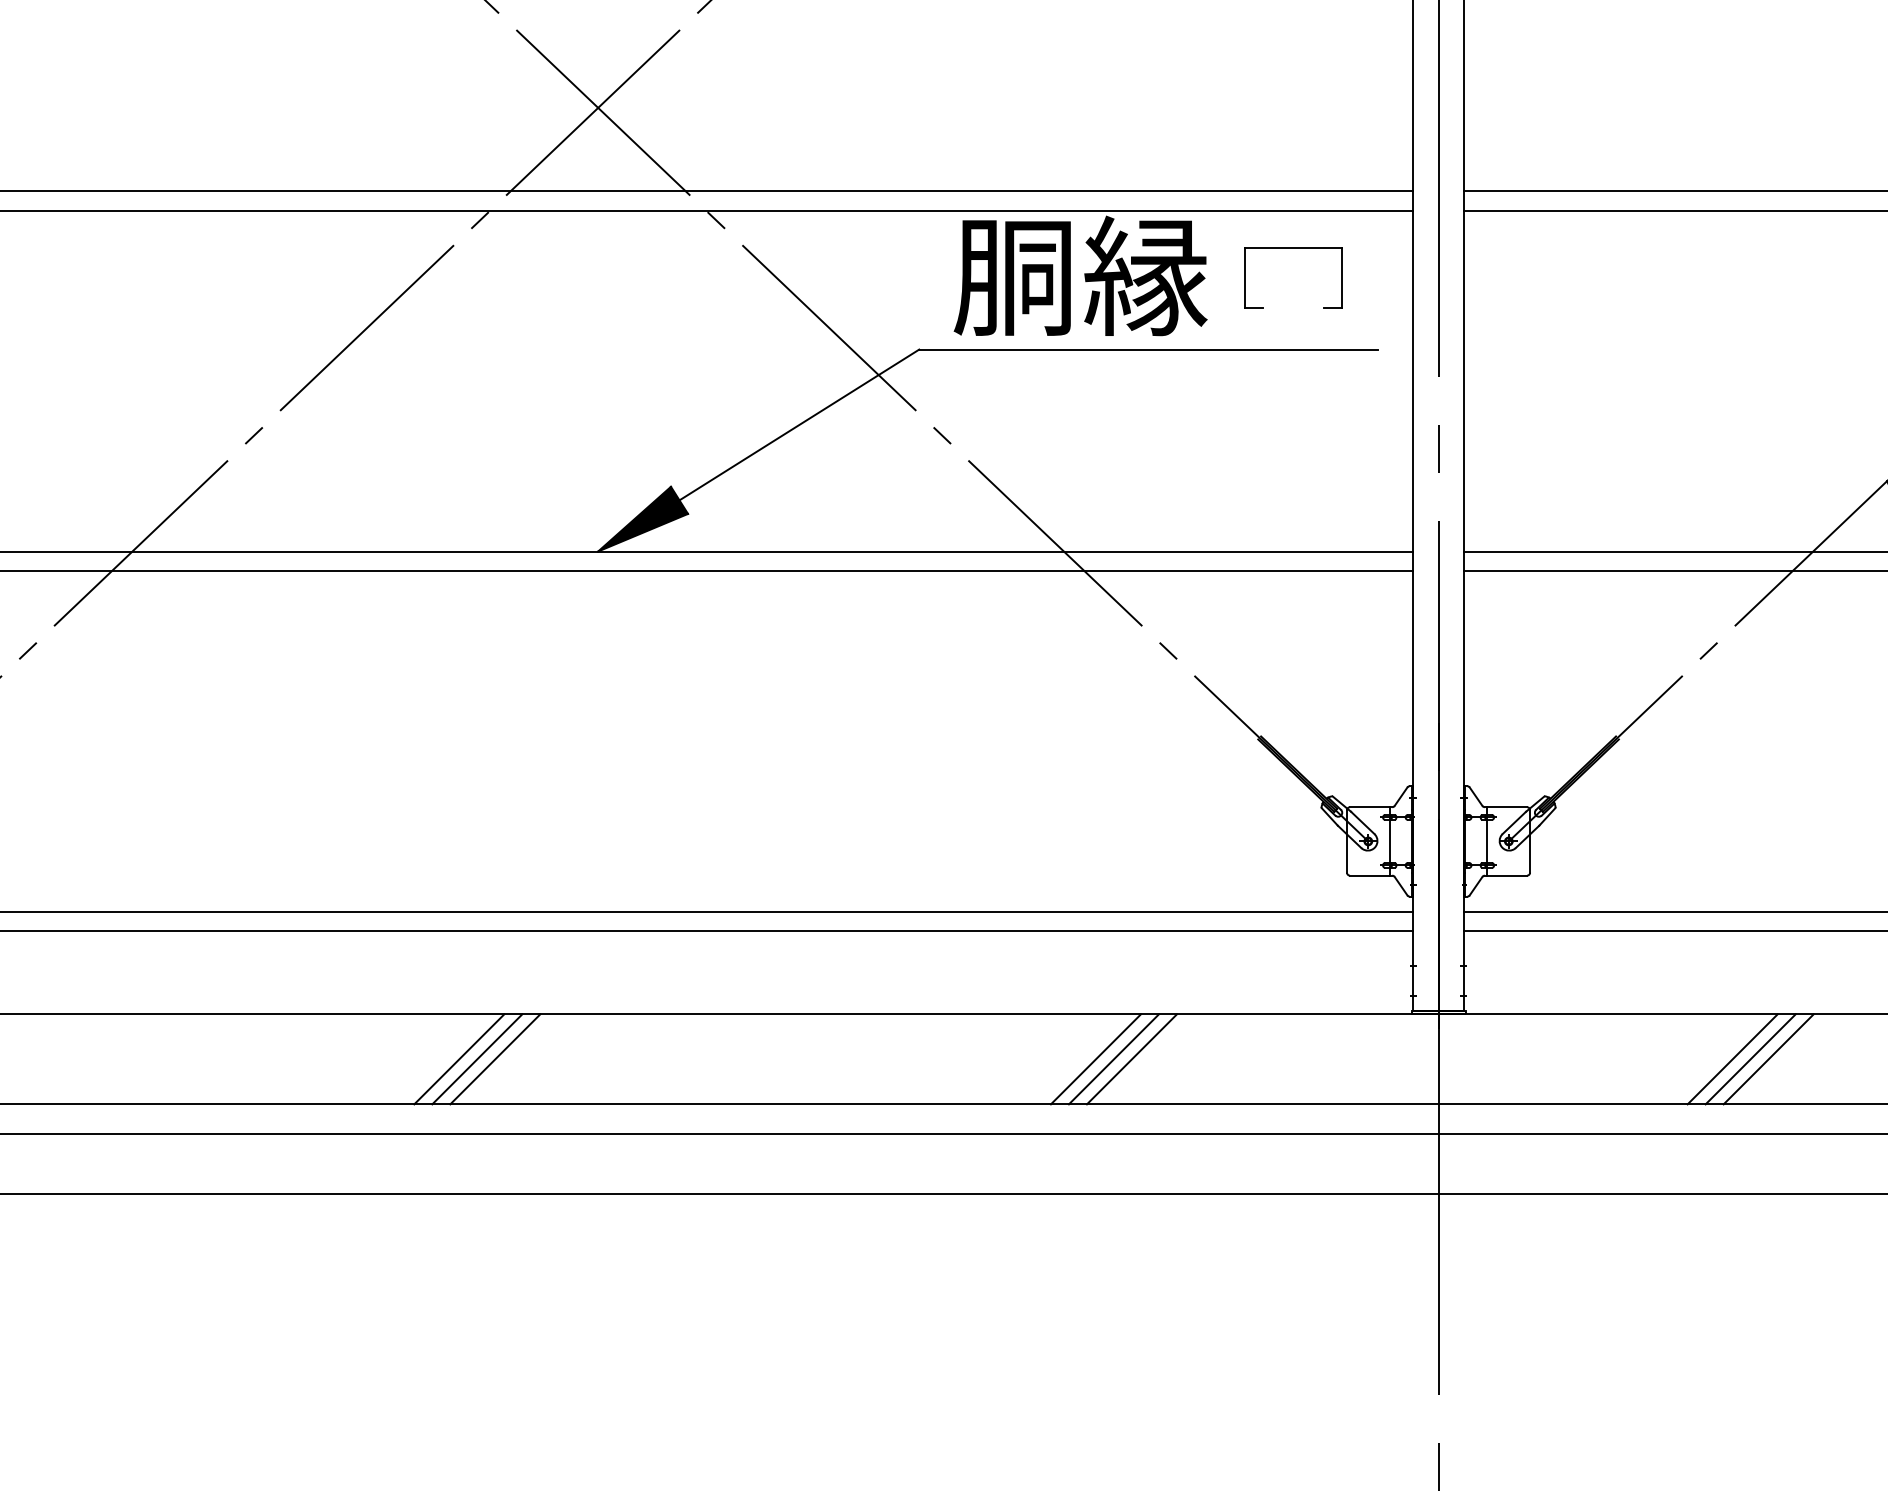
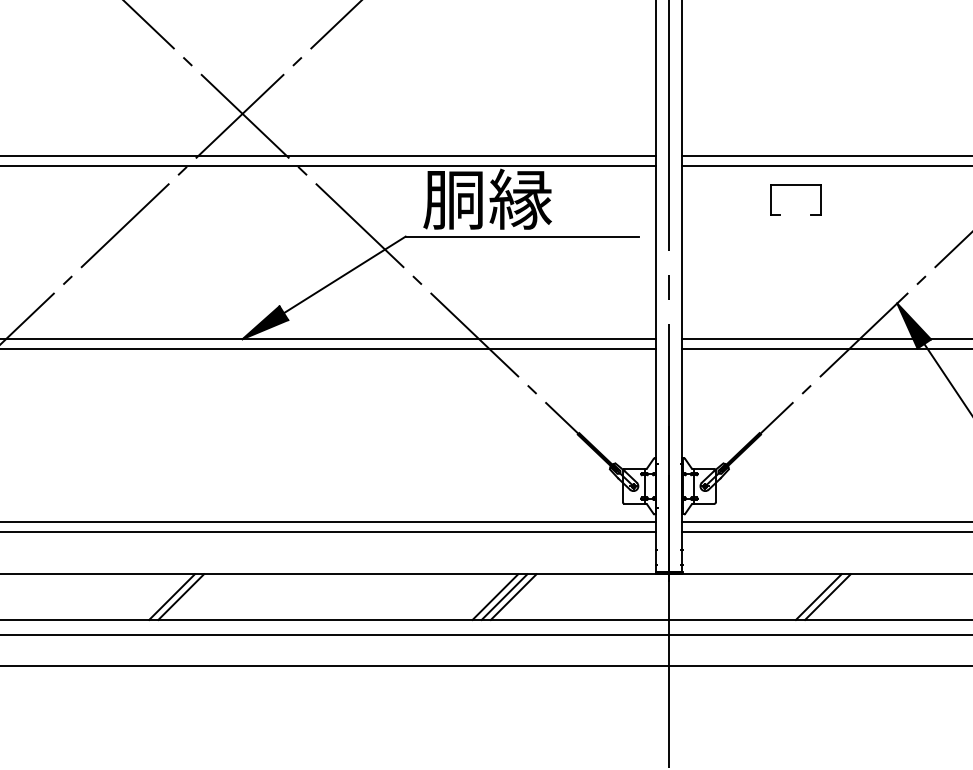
part: (1293, 248) -> (795, 185), moved
line: (495, 1058) -> (190, 596), removed
line: (1767, 1058) -> (836, 596), removed

